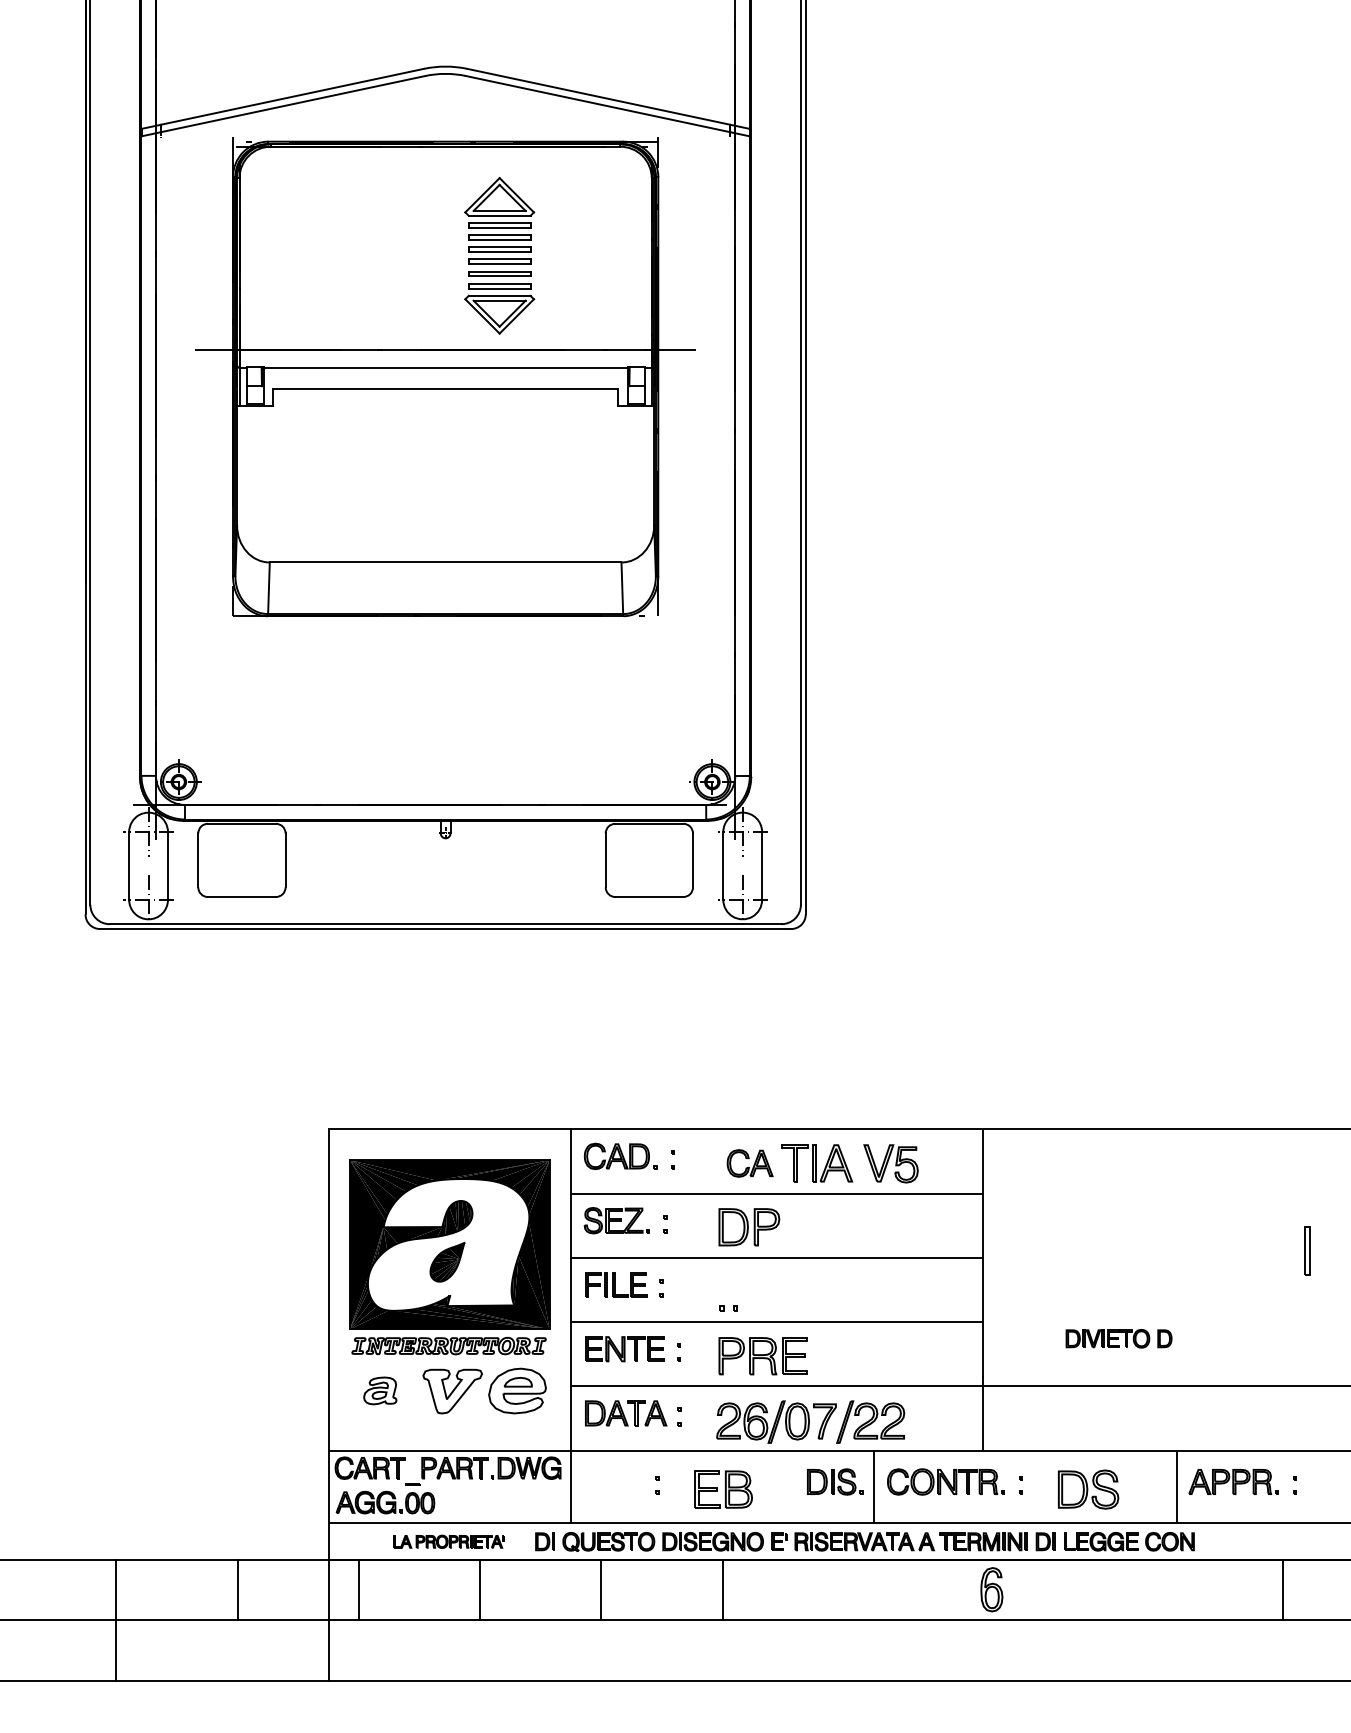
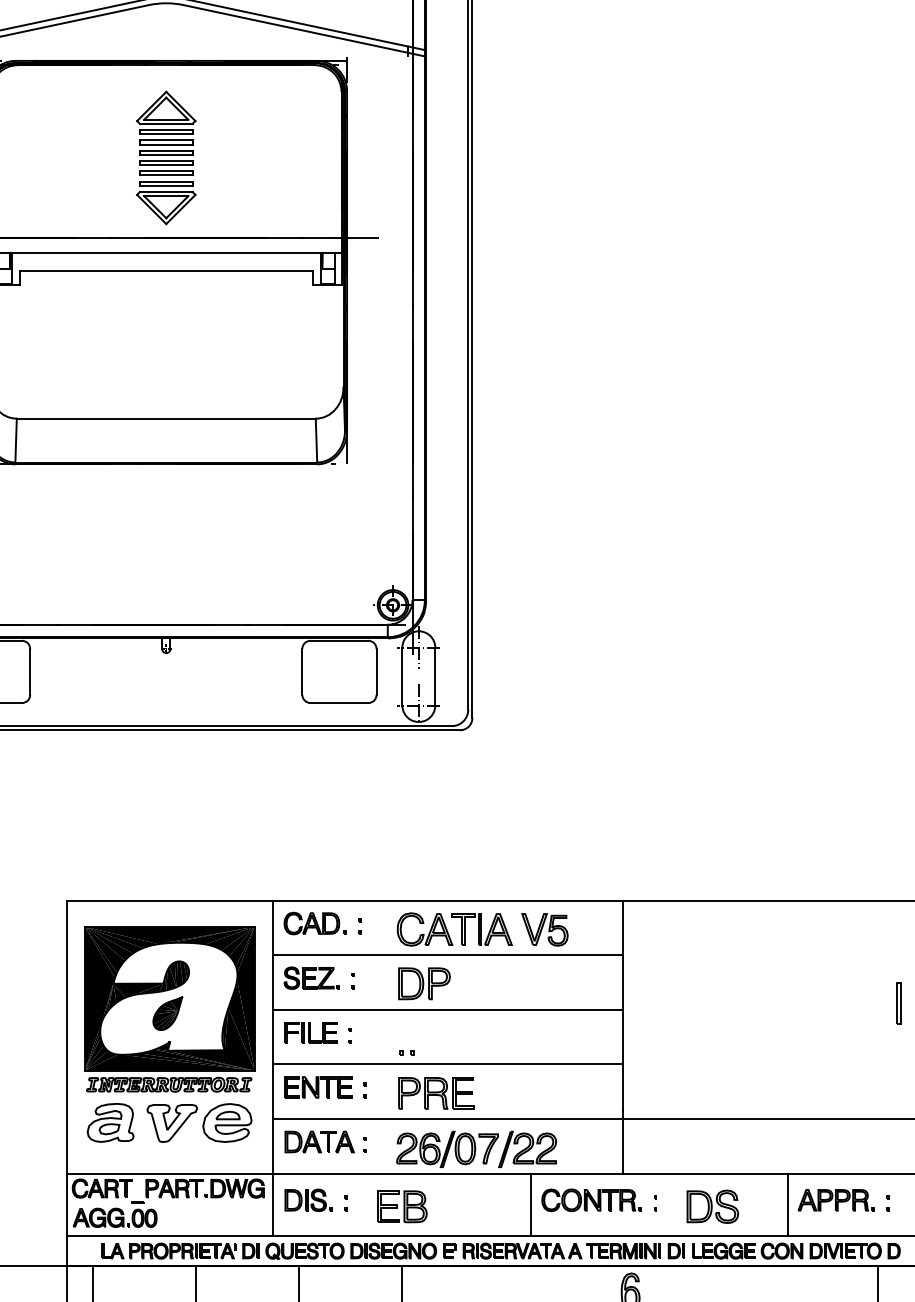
part: (499, 255) -> (166, 157), moved
part: (750, 1163) -> (425, 929), size x1.43
part: (1118, 1338) -> (854, 1250), moved
part: (380, 1390) -> (110, 1122), size x1.67
part: (835, 1481) -> (308, 1199), moved
part: (448, 1541) -> (168, 1250), size x1.43

